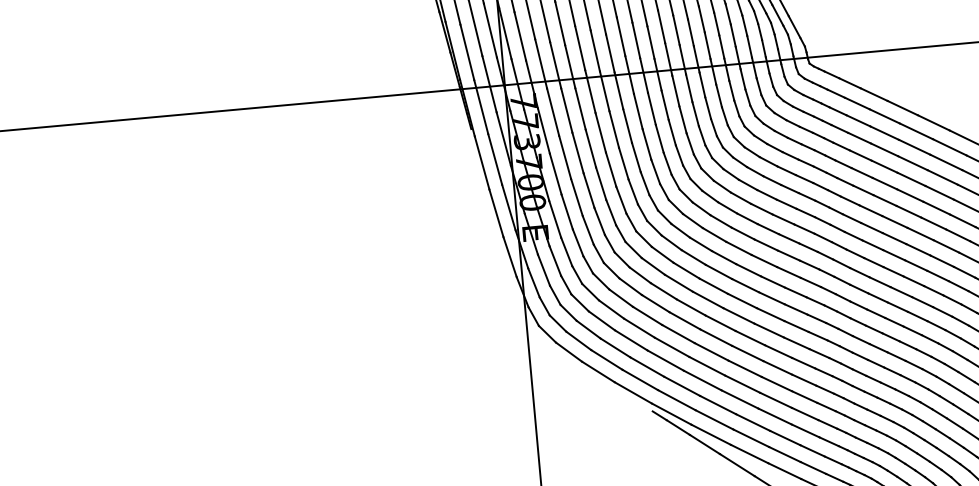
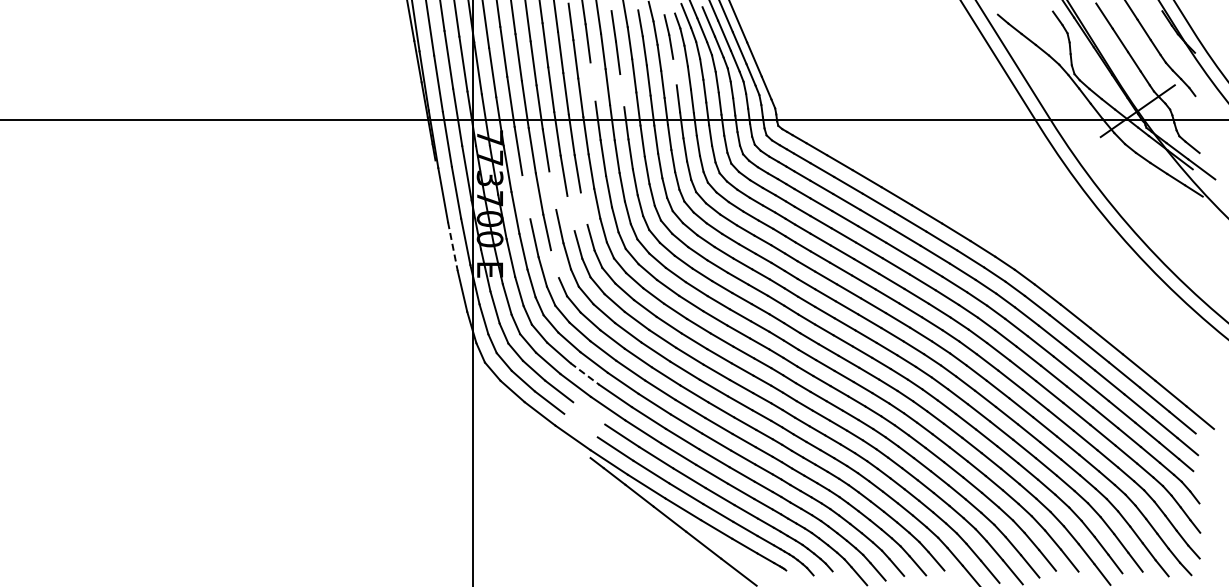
line: (701, 18) -> (674, 71), removed
line: (620, 36) -> (592, 81), removed
line: (651, 42) -> (622, 90), removed
line: (590, 148) -> (552, 190), removed
line: (565, 157) -> (526, 197), removed
line: (623, 163) -> (583, 208), removed
line: (610, 169) -> (570, 213), removed
line: (496, 213) -> (452, 246), solid -> dashed
line: (599, 221) -> (554, 264), removed
line: (640, 328) -> (585, 374), solid -> dashed
line: (647, 367) -> (589, 413), removed
line: (639, 379) -> (580, 425), removed

